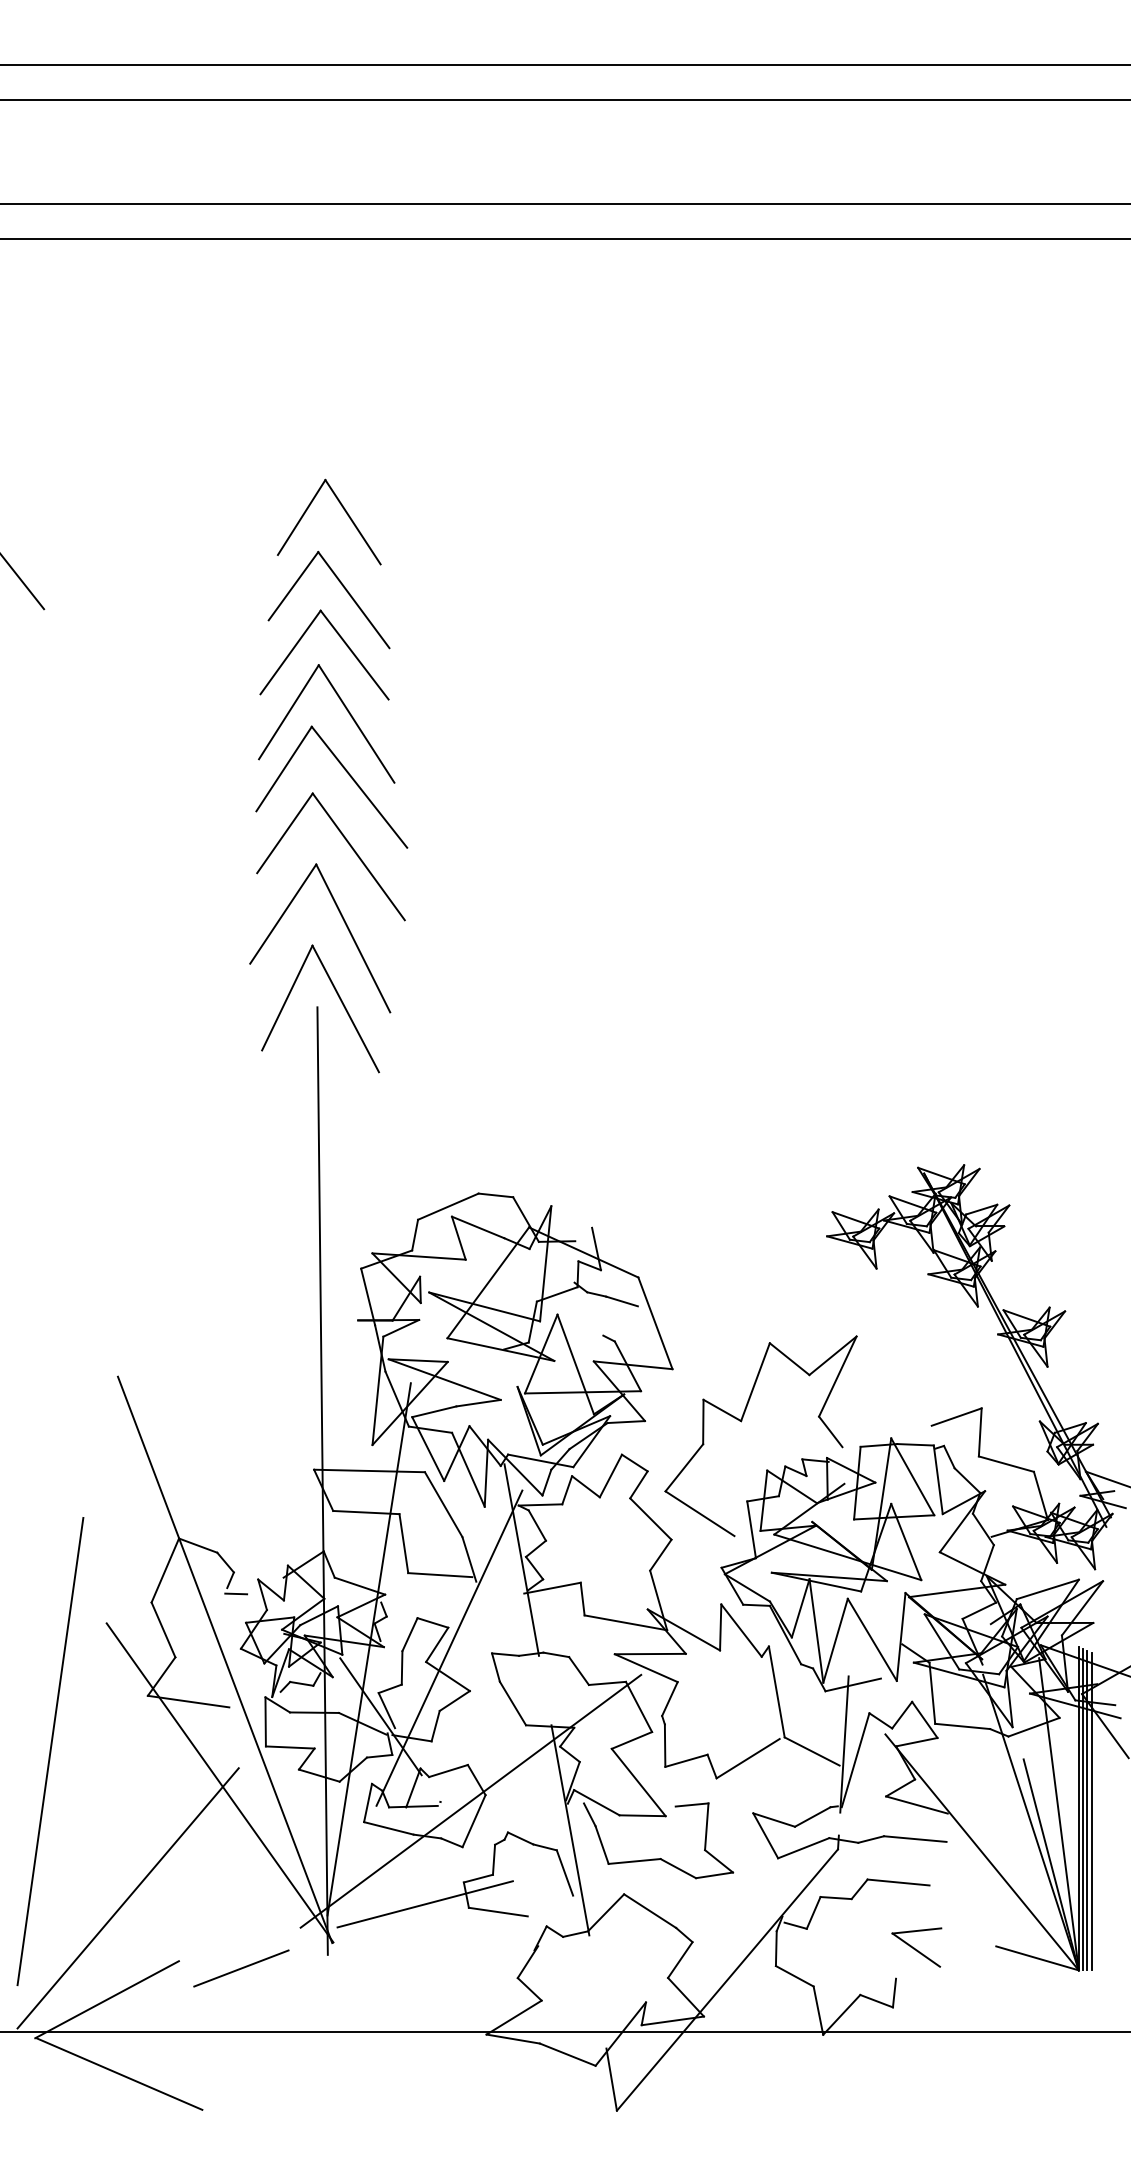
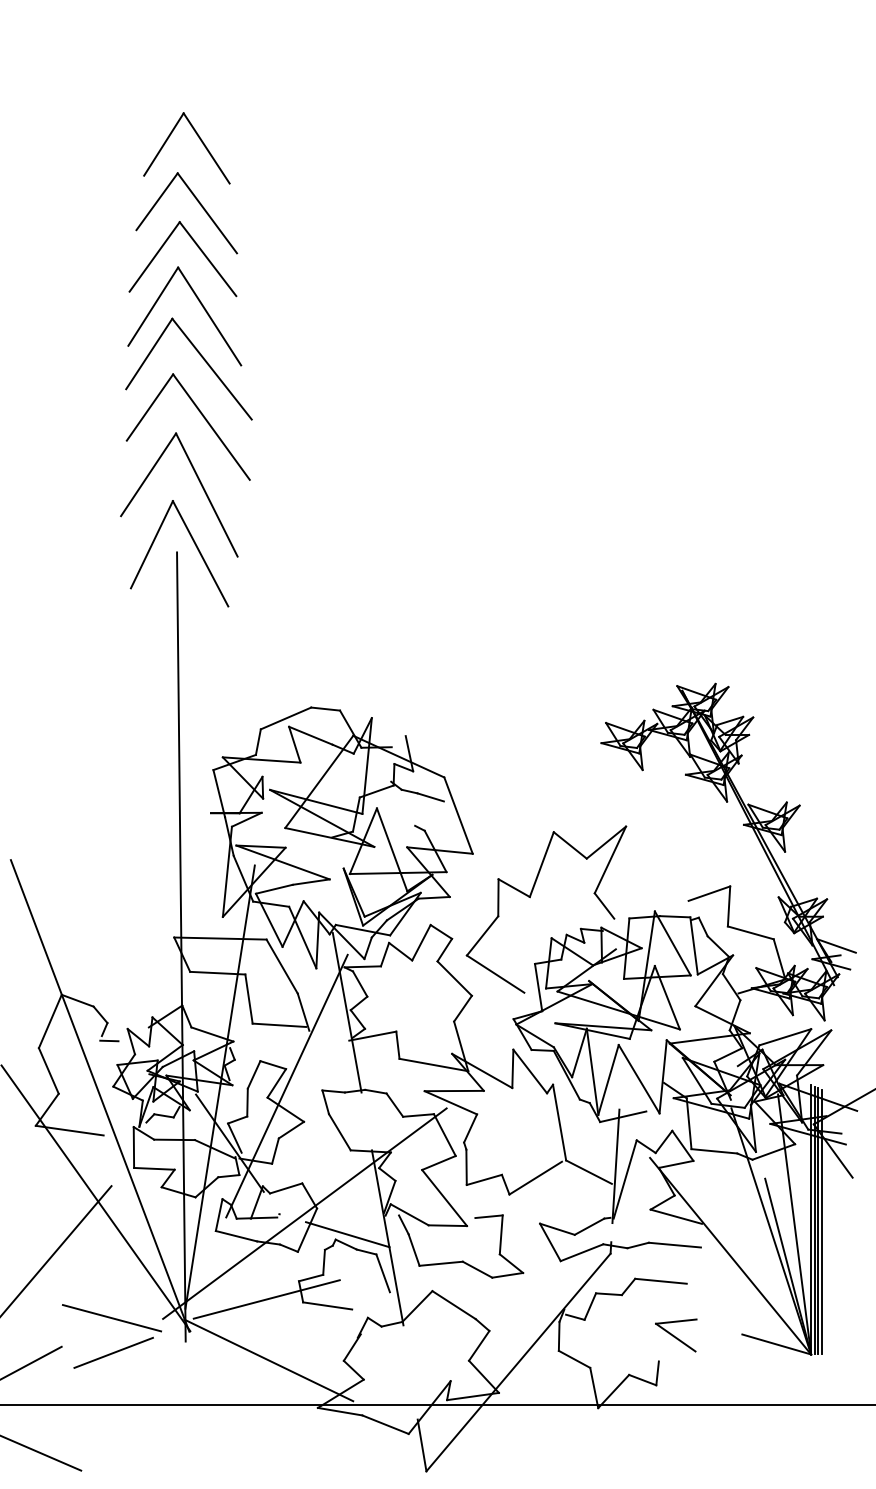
line: (522, 1826) -> (347, 1234), added
line: (239, 1926) -> (112, 1317), added
line: (427, 1977) -> (268, 1360), added

